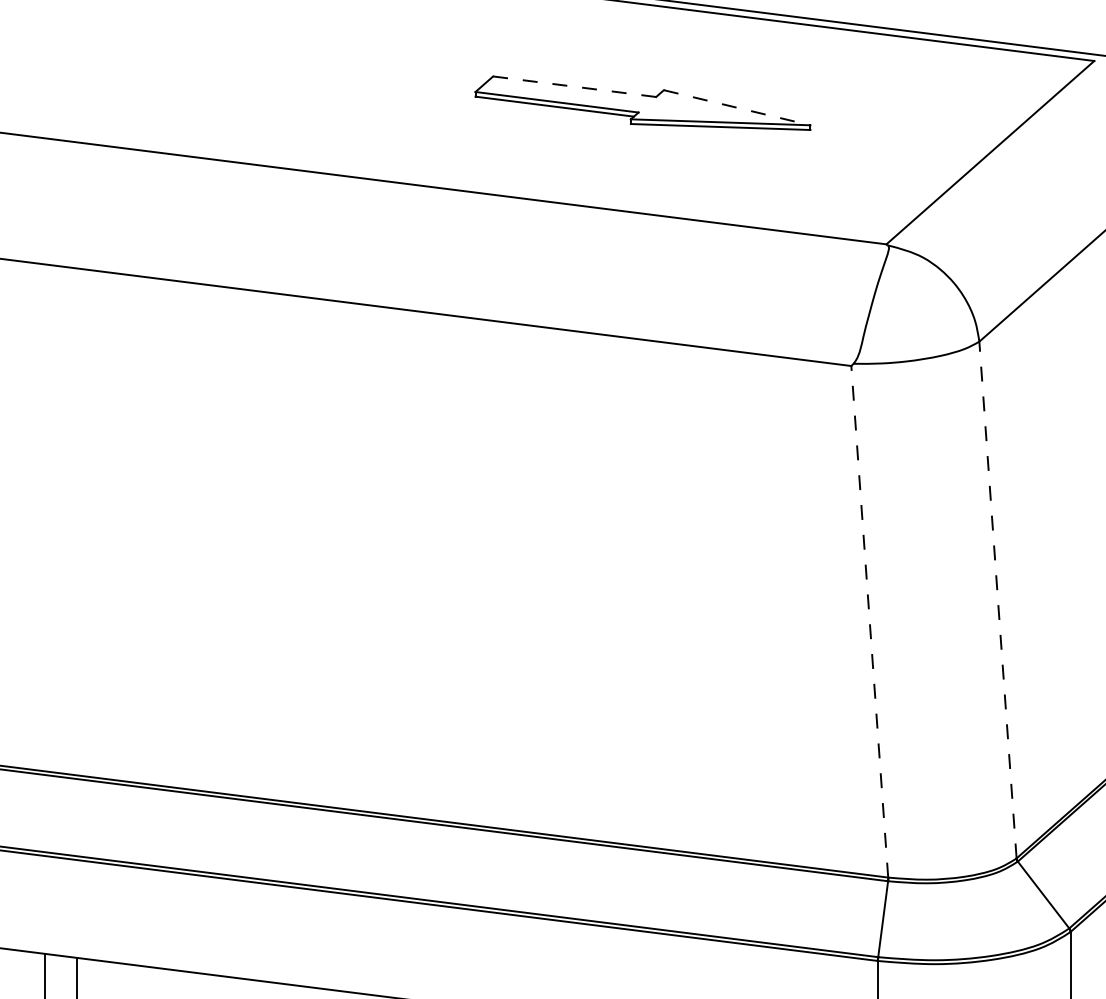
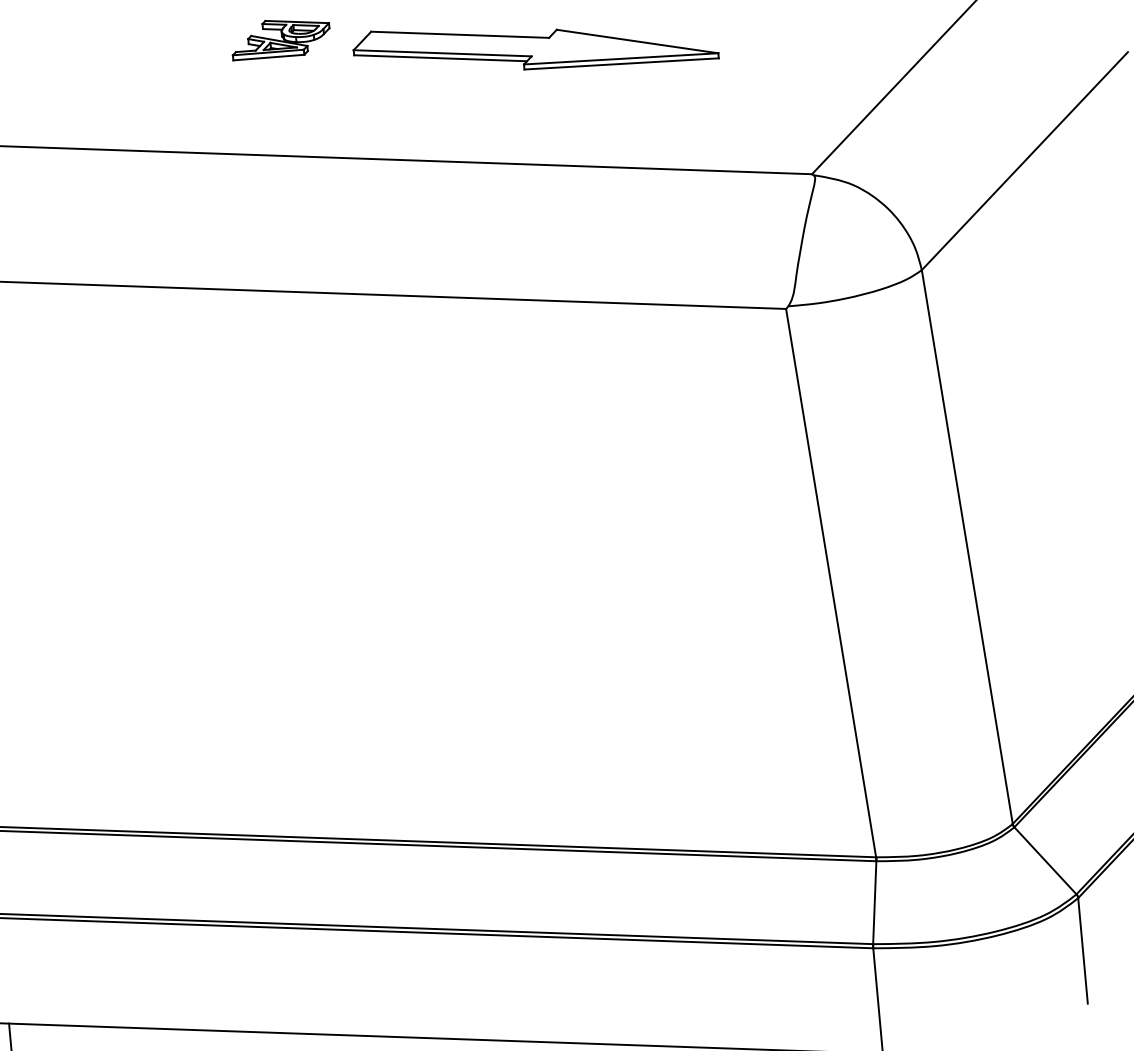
part: (409, 74) -> (280, 37), added
line: (575, 86) -> (461, 34), dashed -> solid
line: (737, 107) -> (637, 41), dashed -> solid
line: (997, 599) -> (966, 546), dashed -> solid
line: (869, 621) -> (830, 582), dashed -> solid

